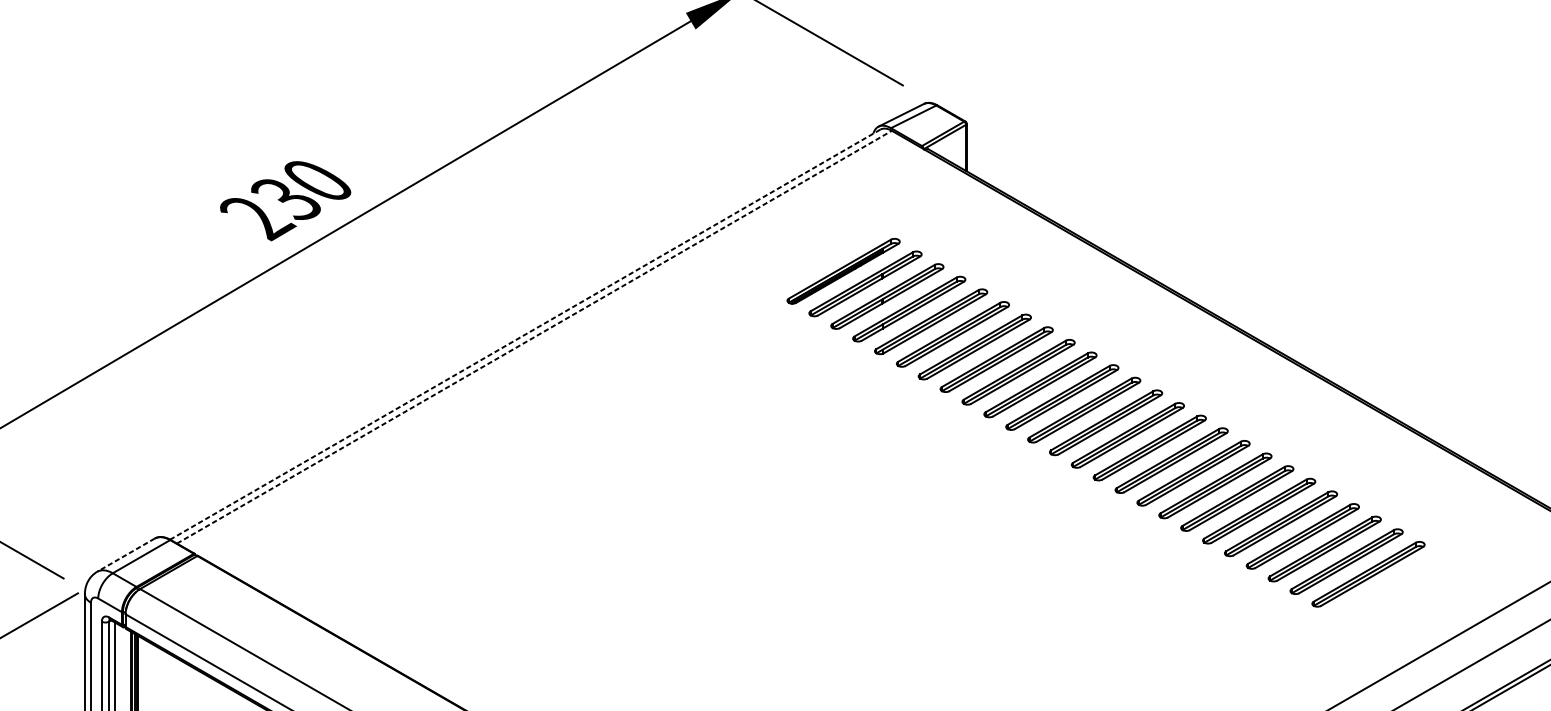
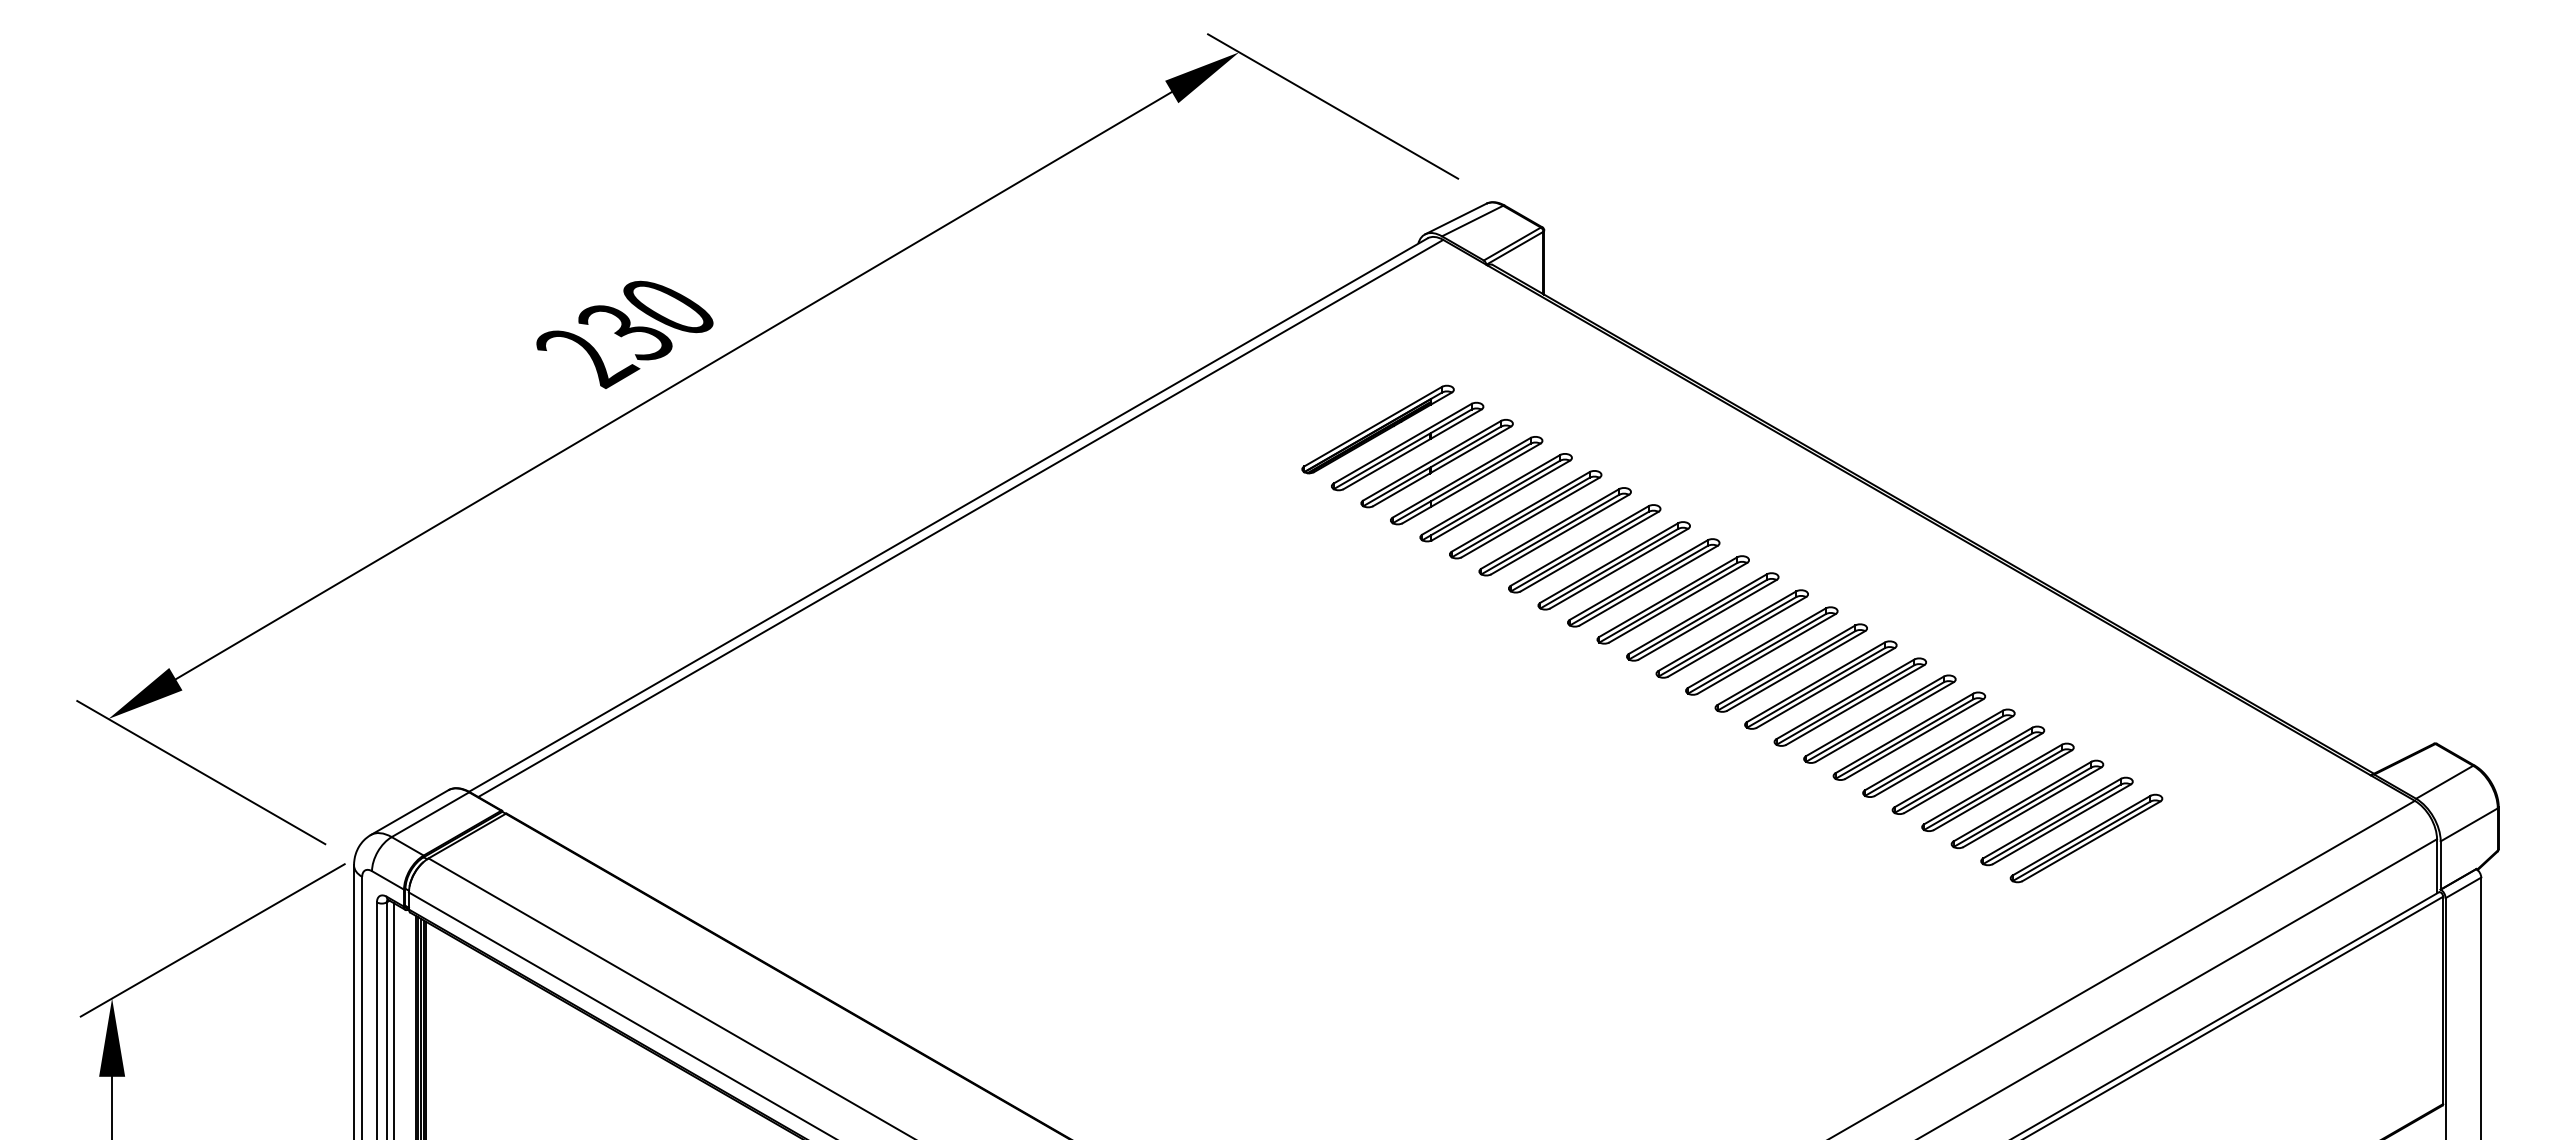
line: (524, 334) -> (947, 515), dashed -> solid
line: (534, 337) -> (961, 518), dashed -> solid
line: (126, 555) -> (409, 812), dashed -> solid

